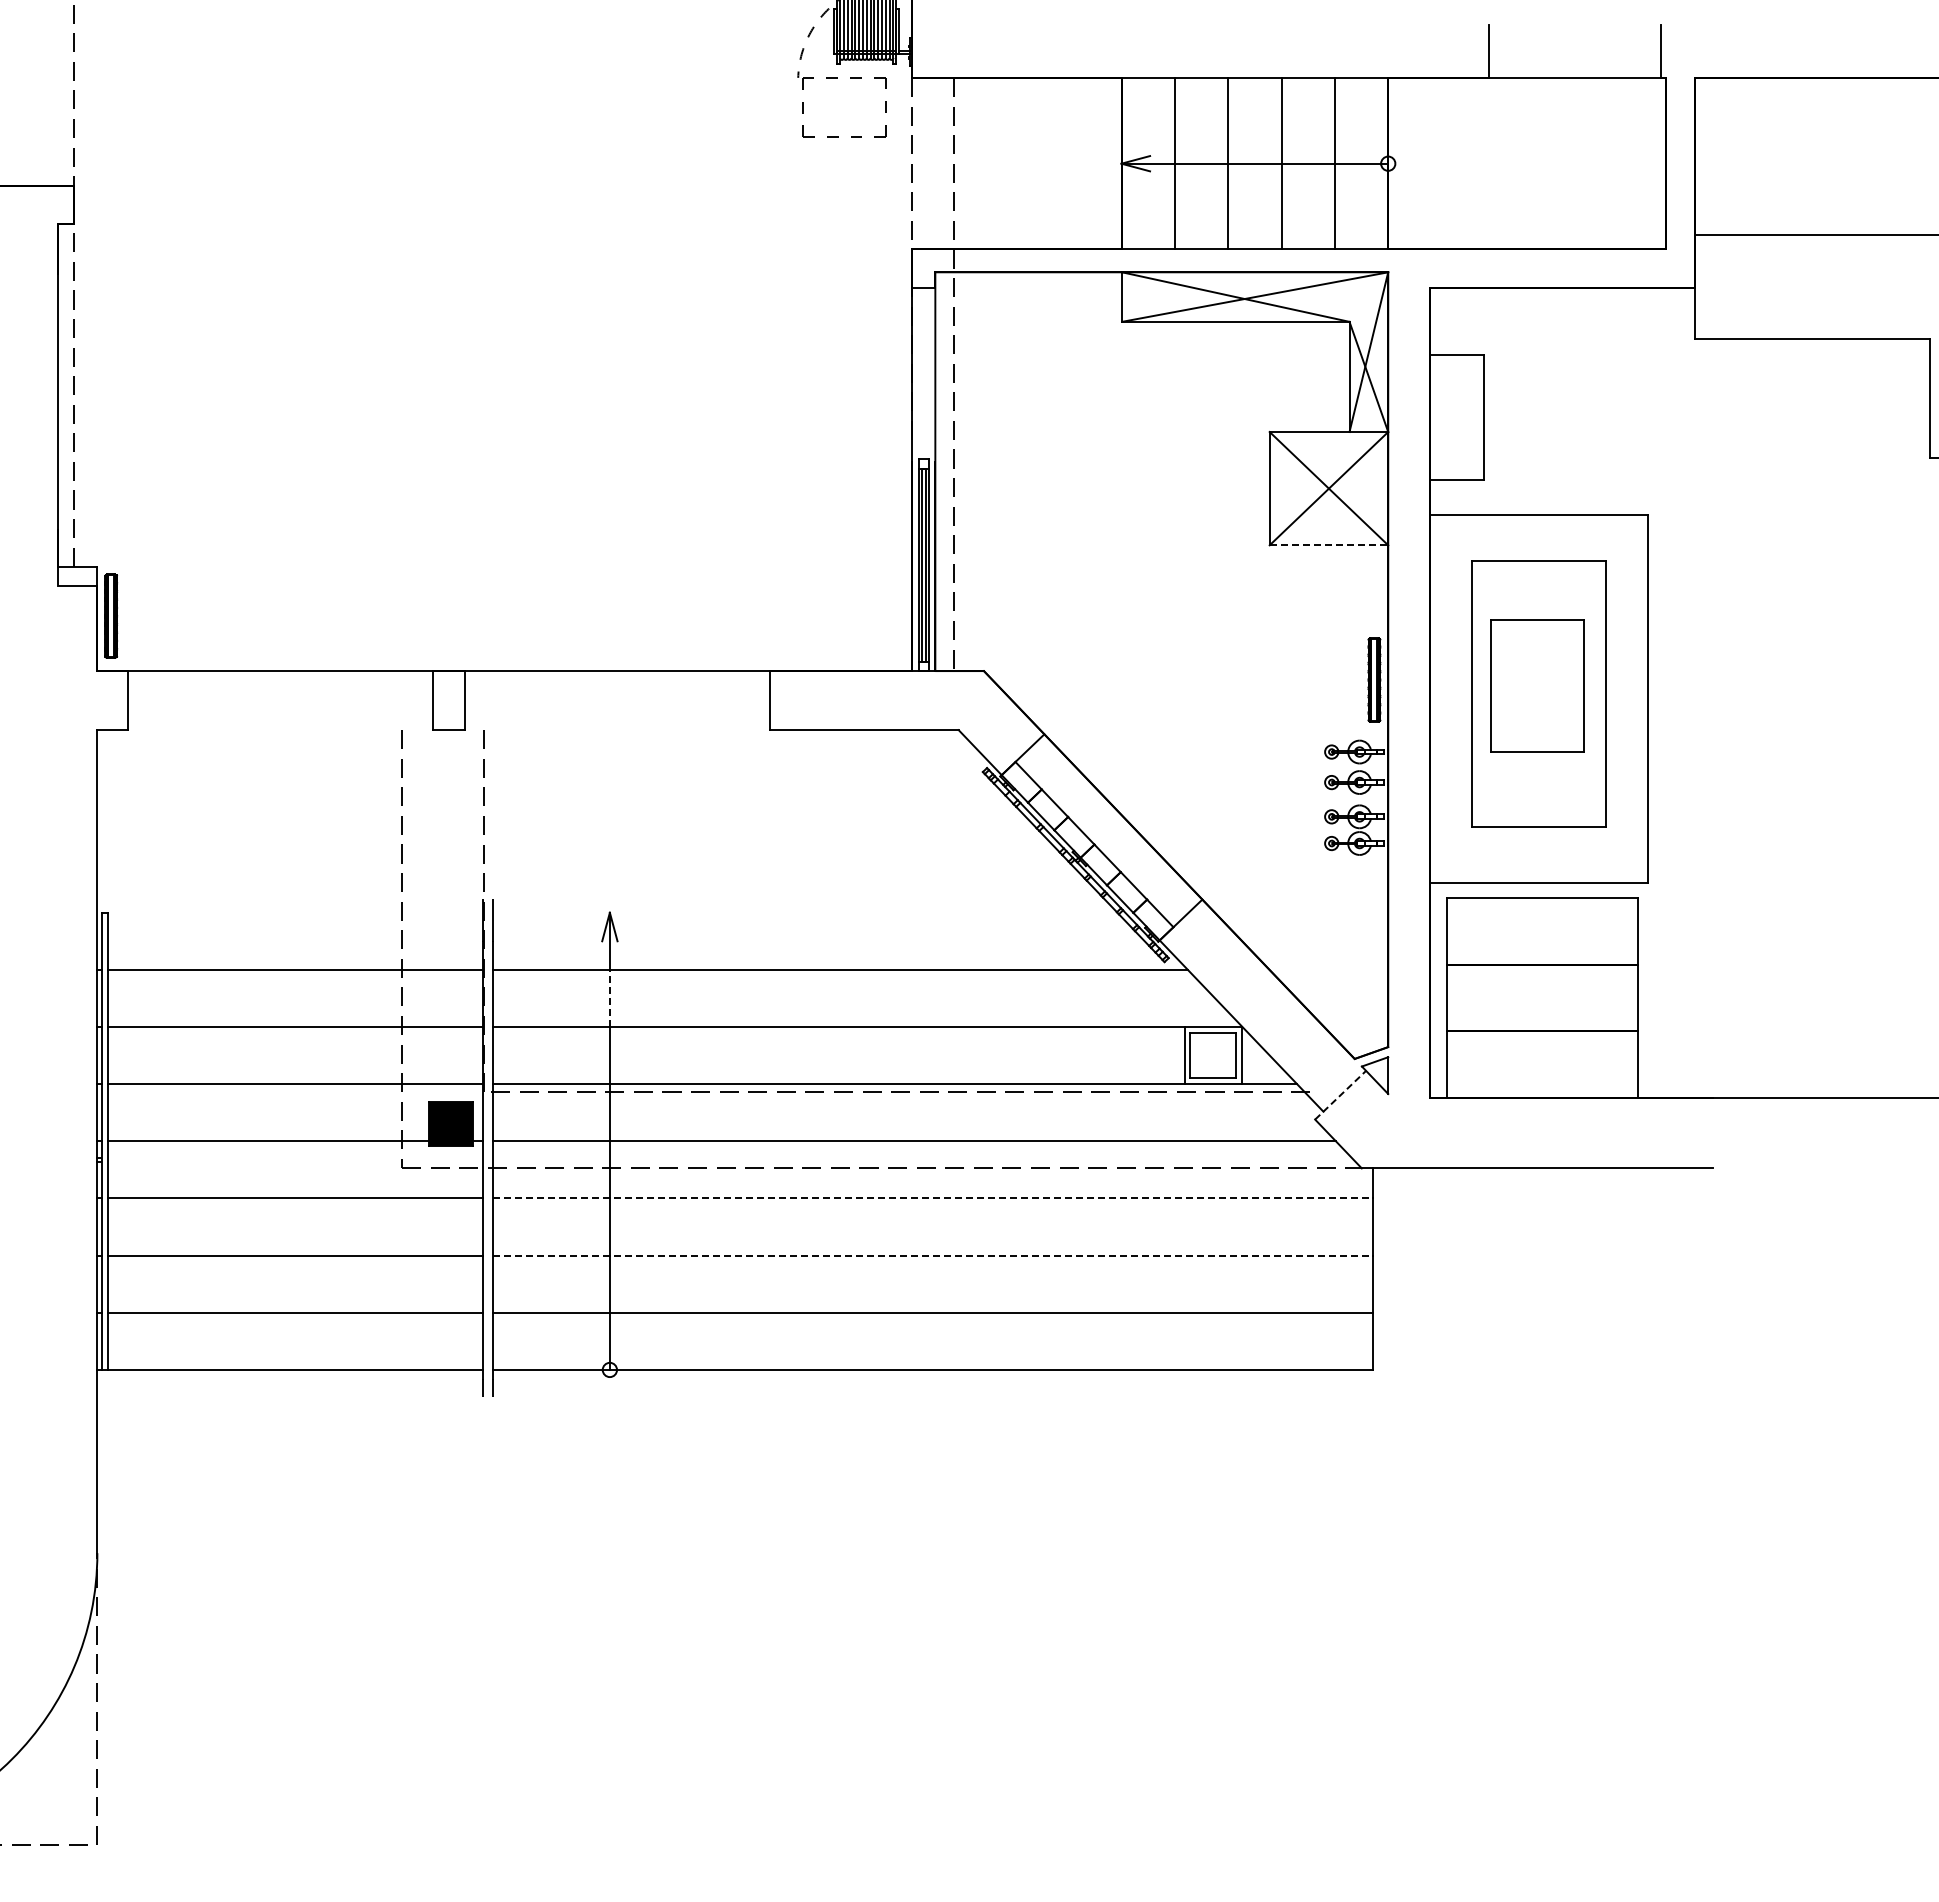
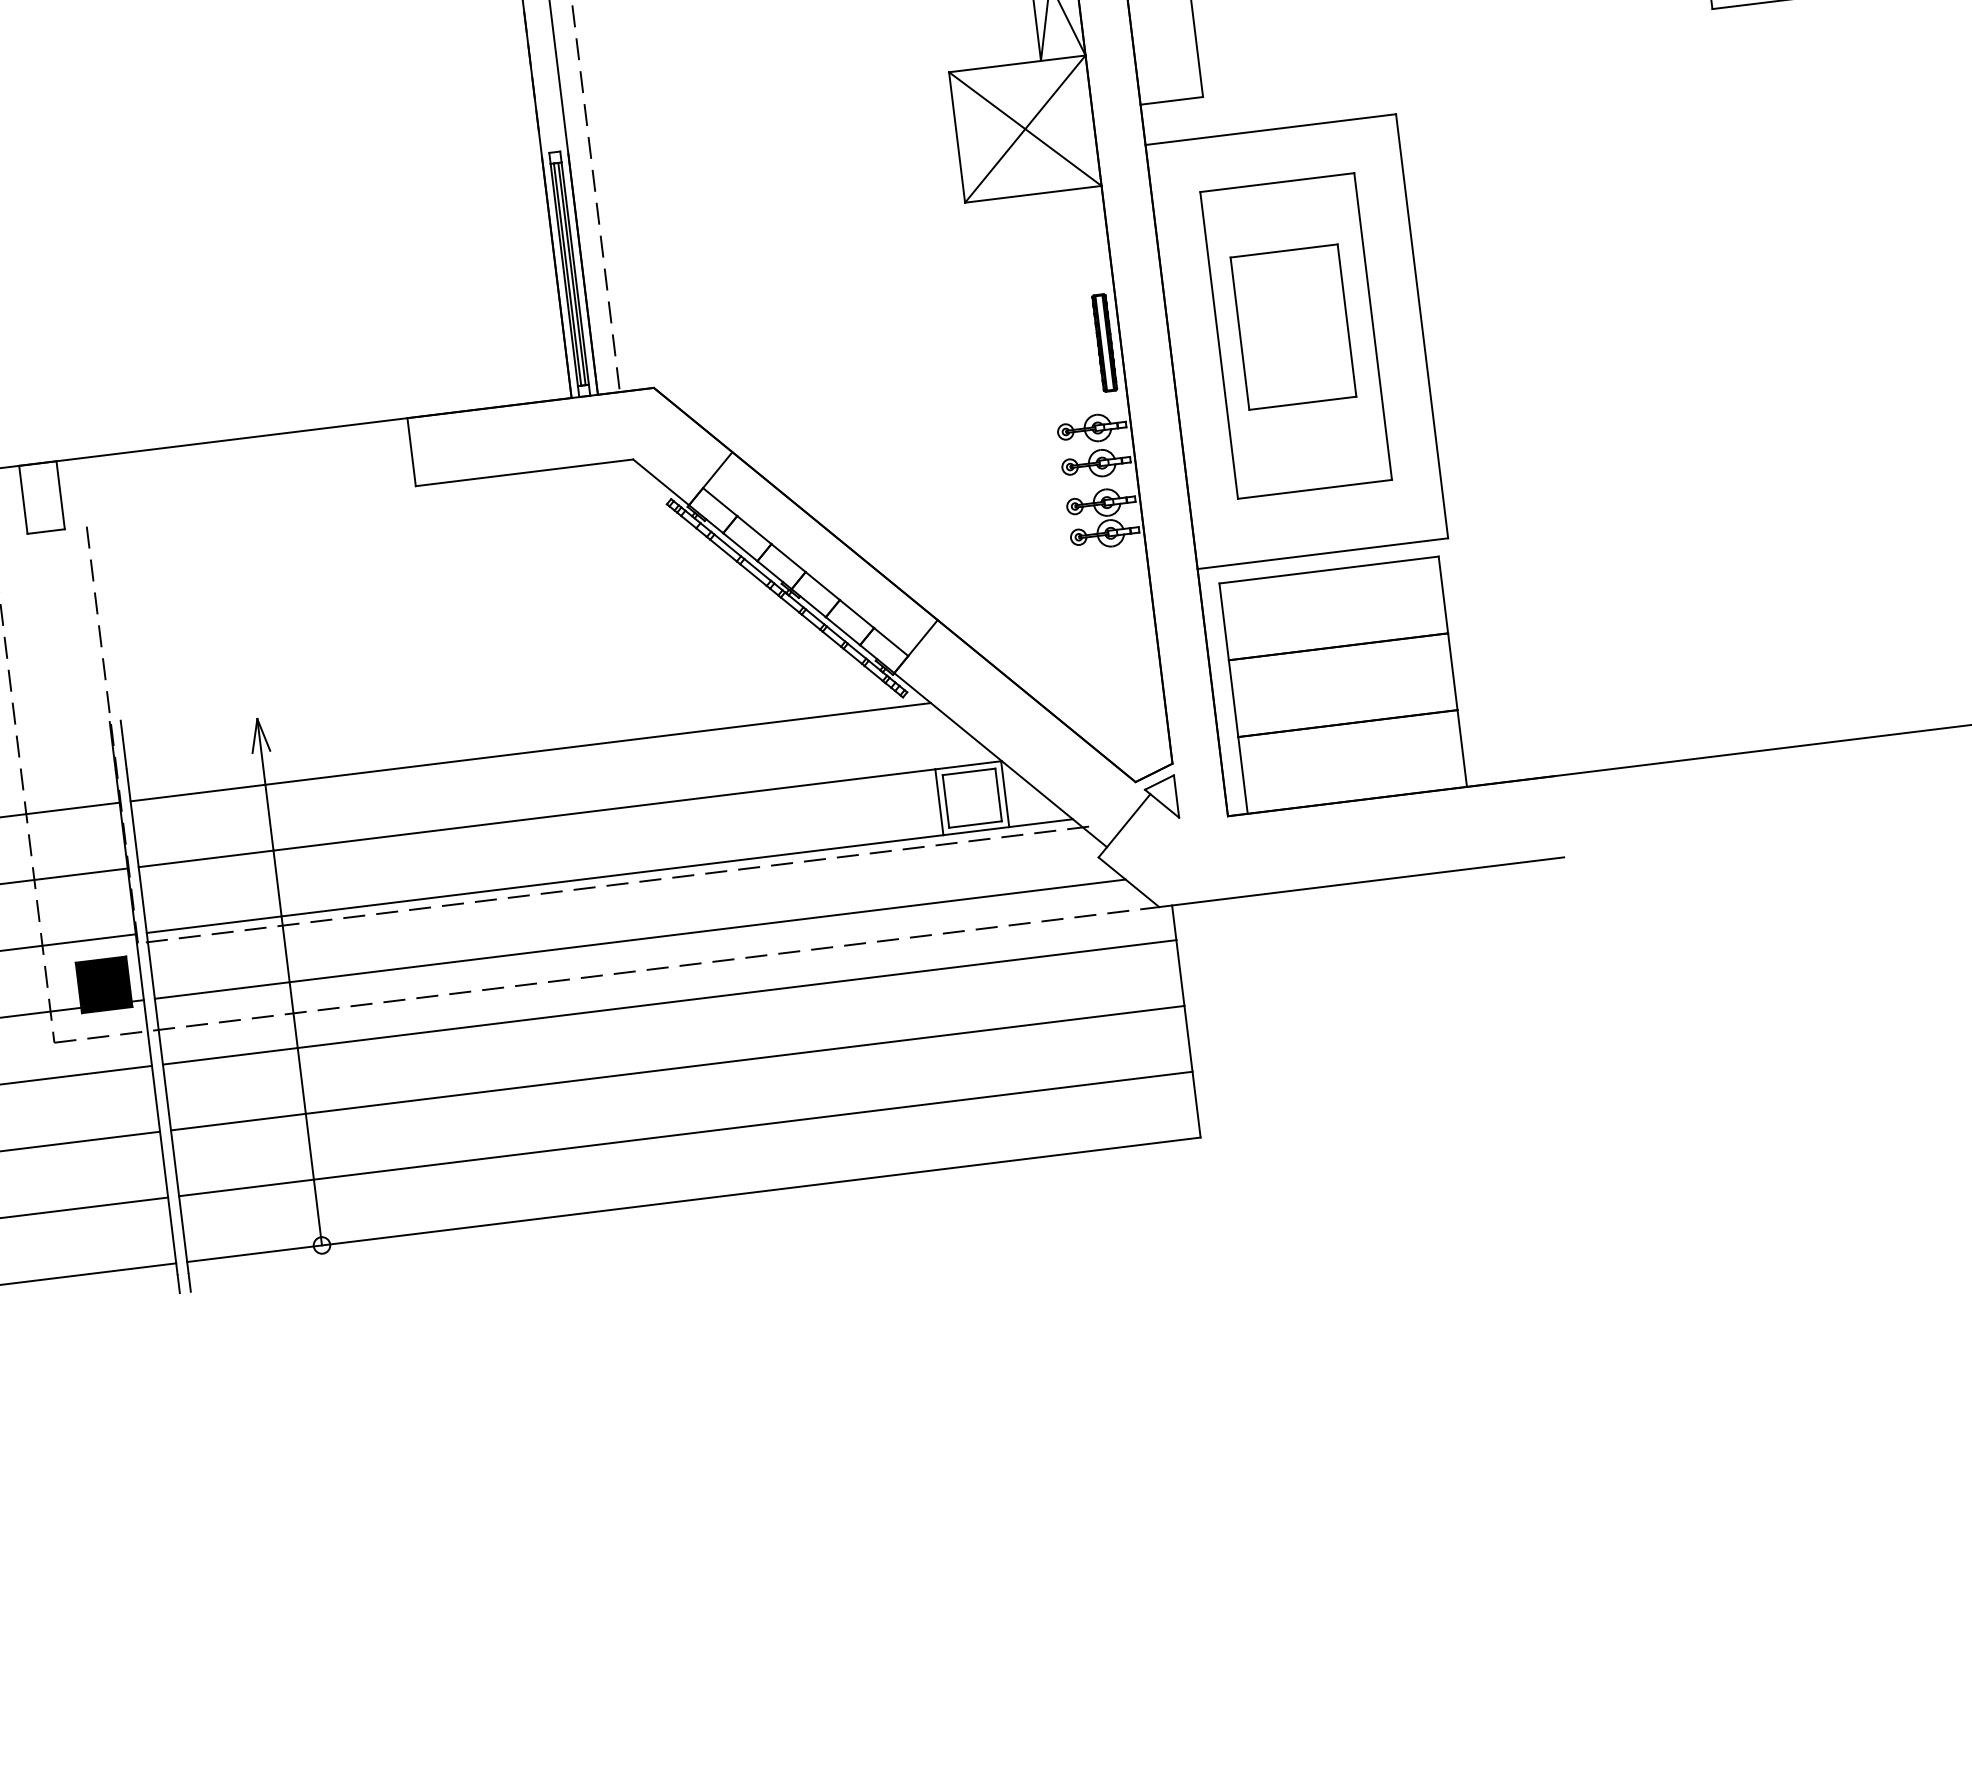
line: (1329, 545) -> (1033, 194), dashed -> solid
line: (609, 998) -> (269, 817), dashed -> solid
line: (1340, 1094) -> (1124, 825), dashed -> solid
line: (933, 1198) -> (670, 1002), dashed -> solid
line: (933, 1255) -> (678, 1067), dashed -> solid

